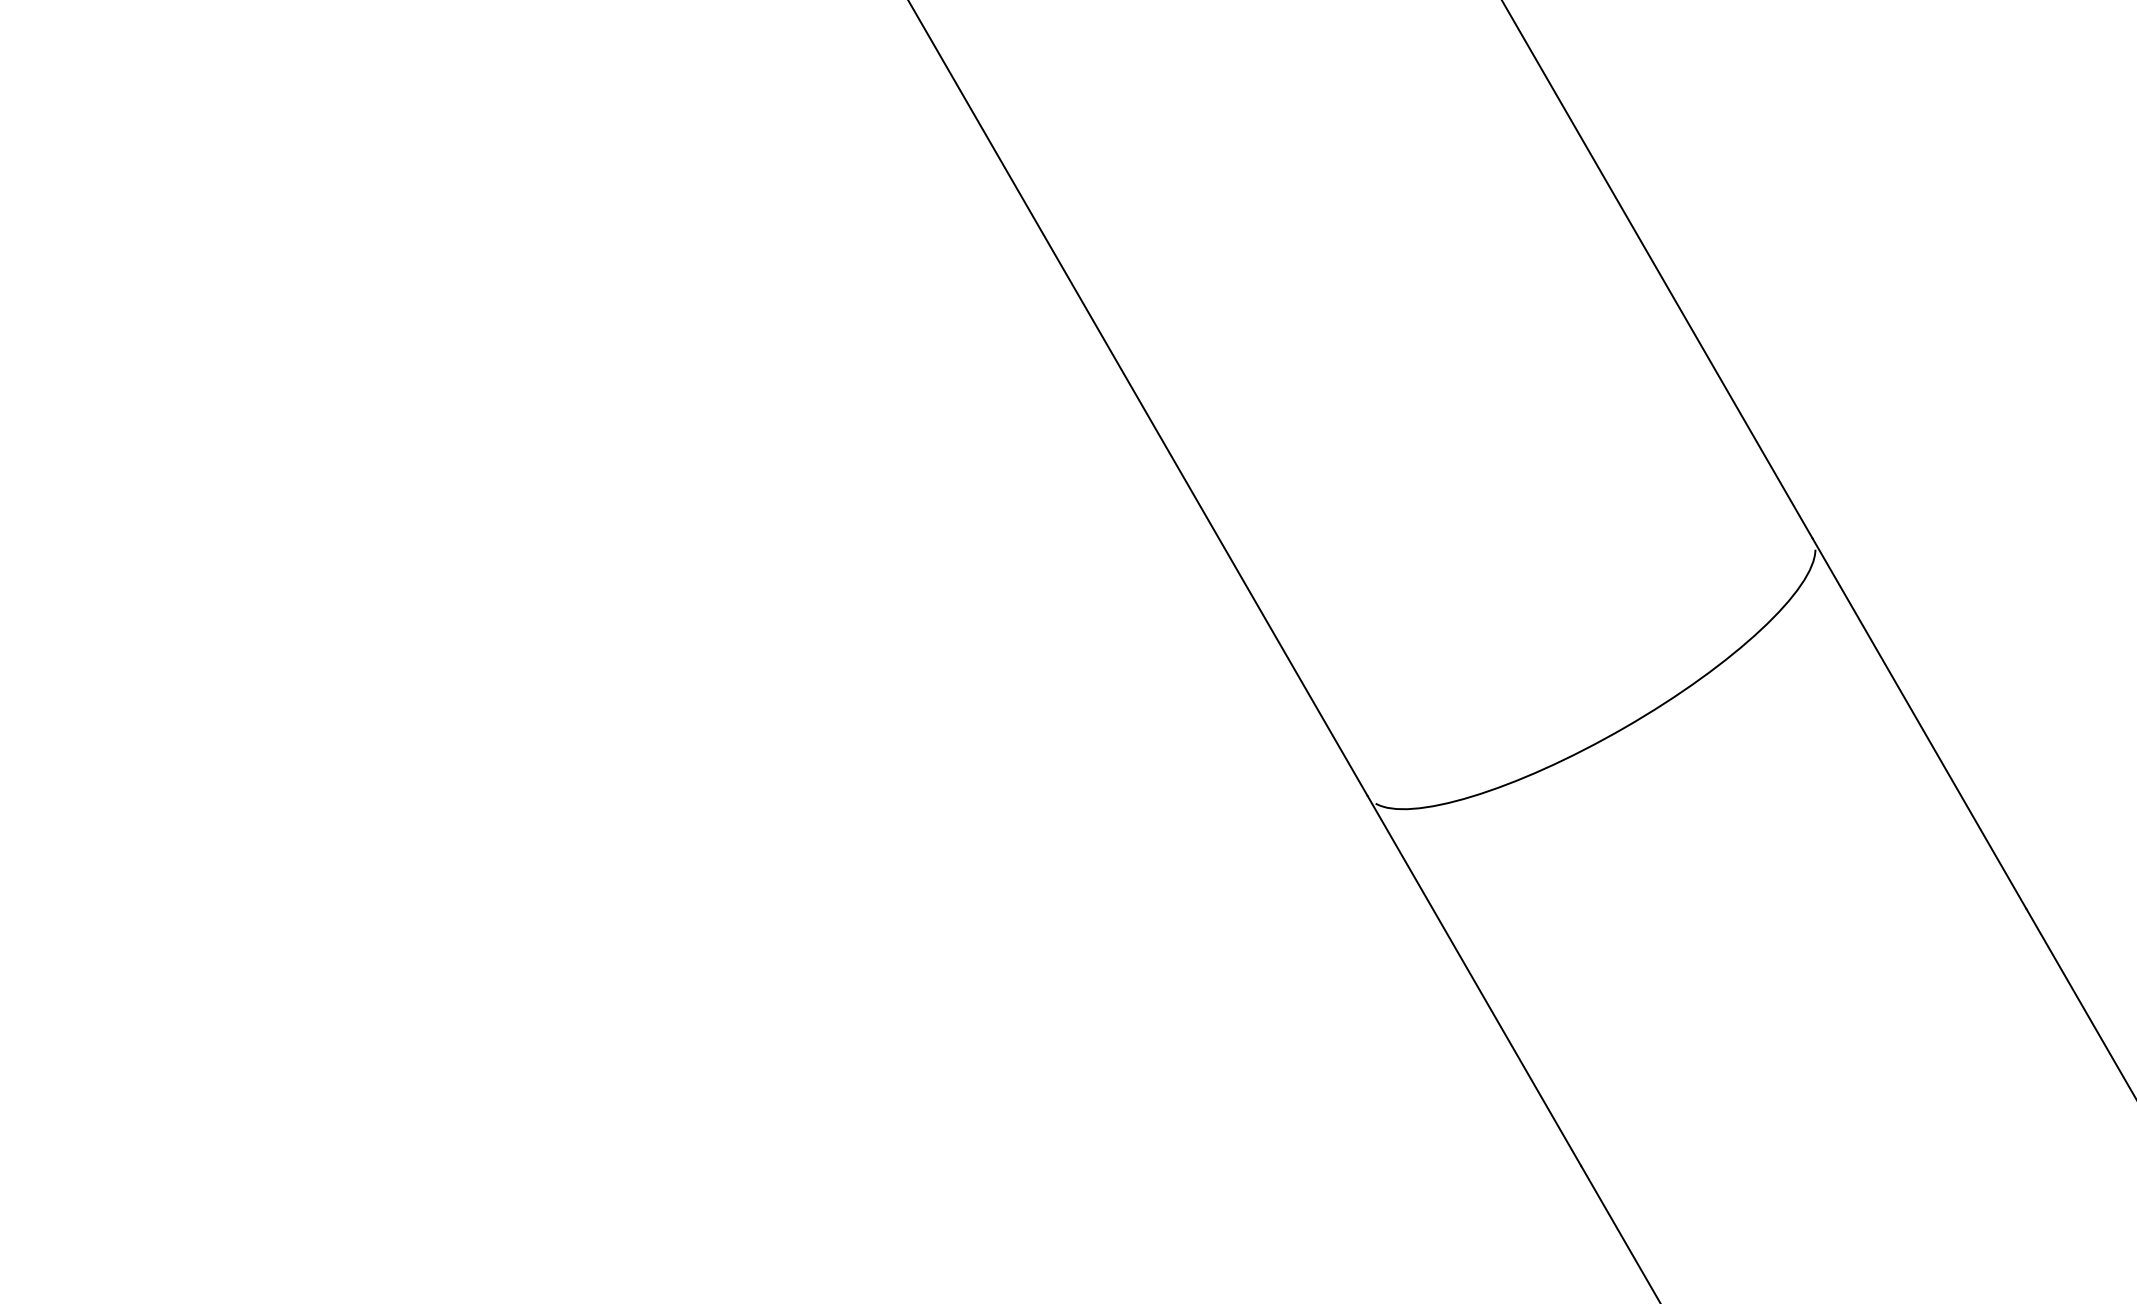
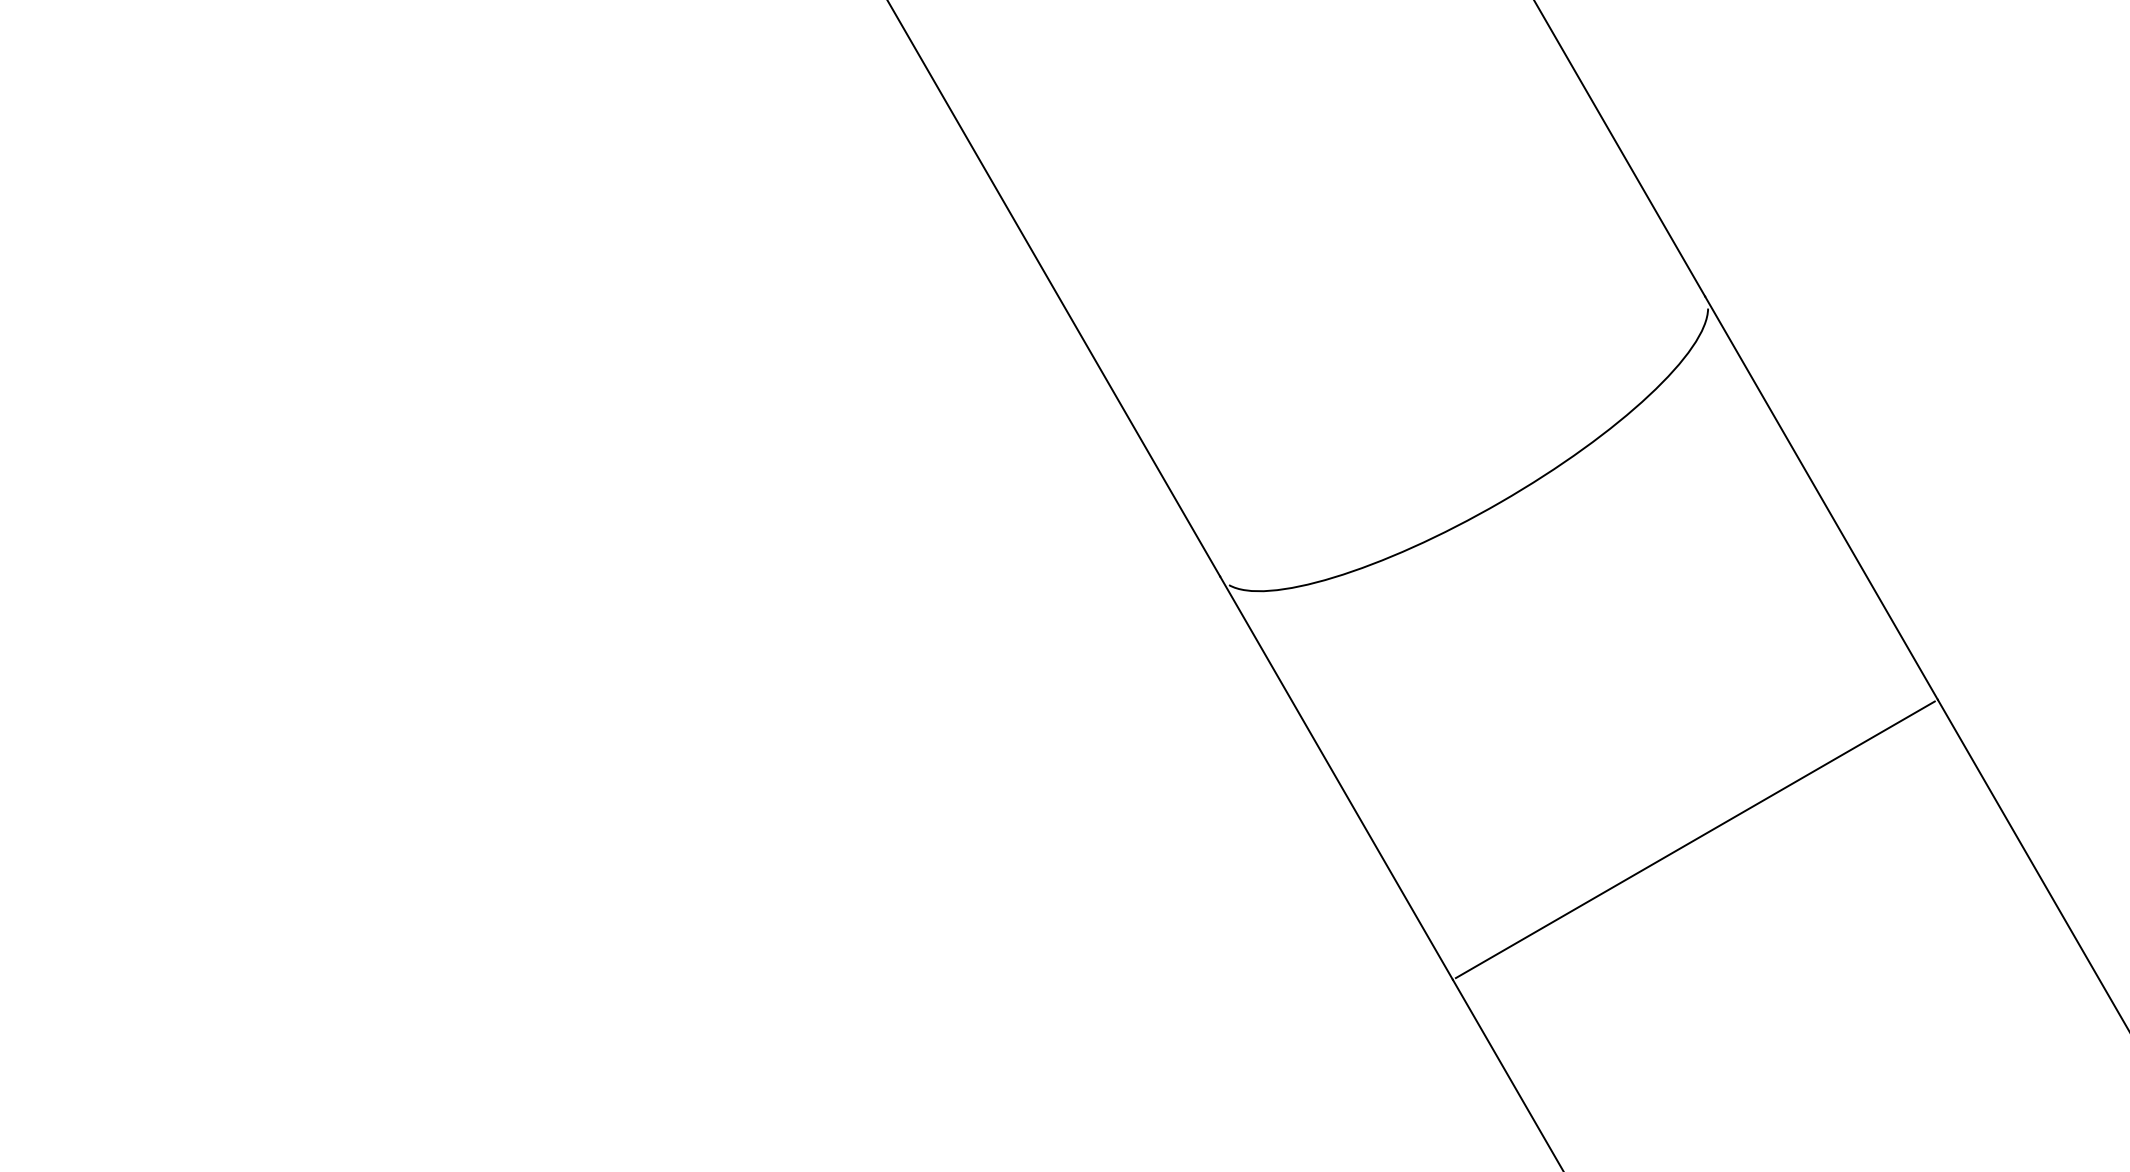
line: (1803, 1037) -> (1695, 839), added

